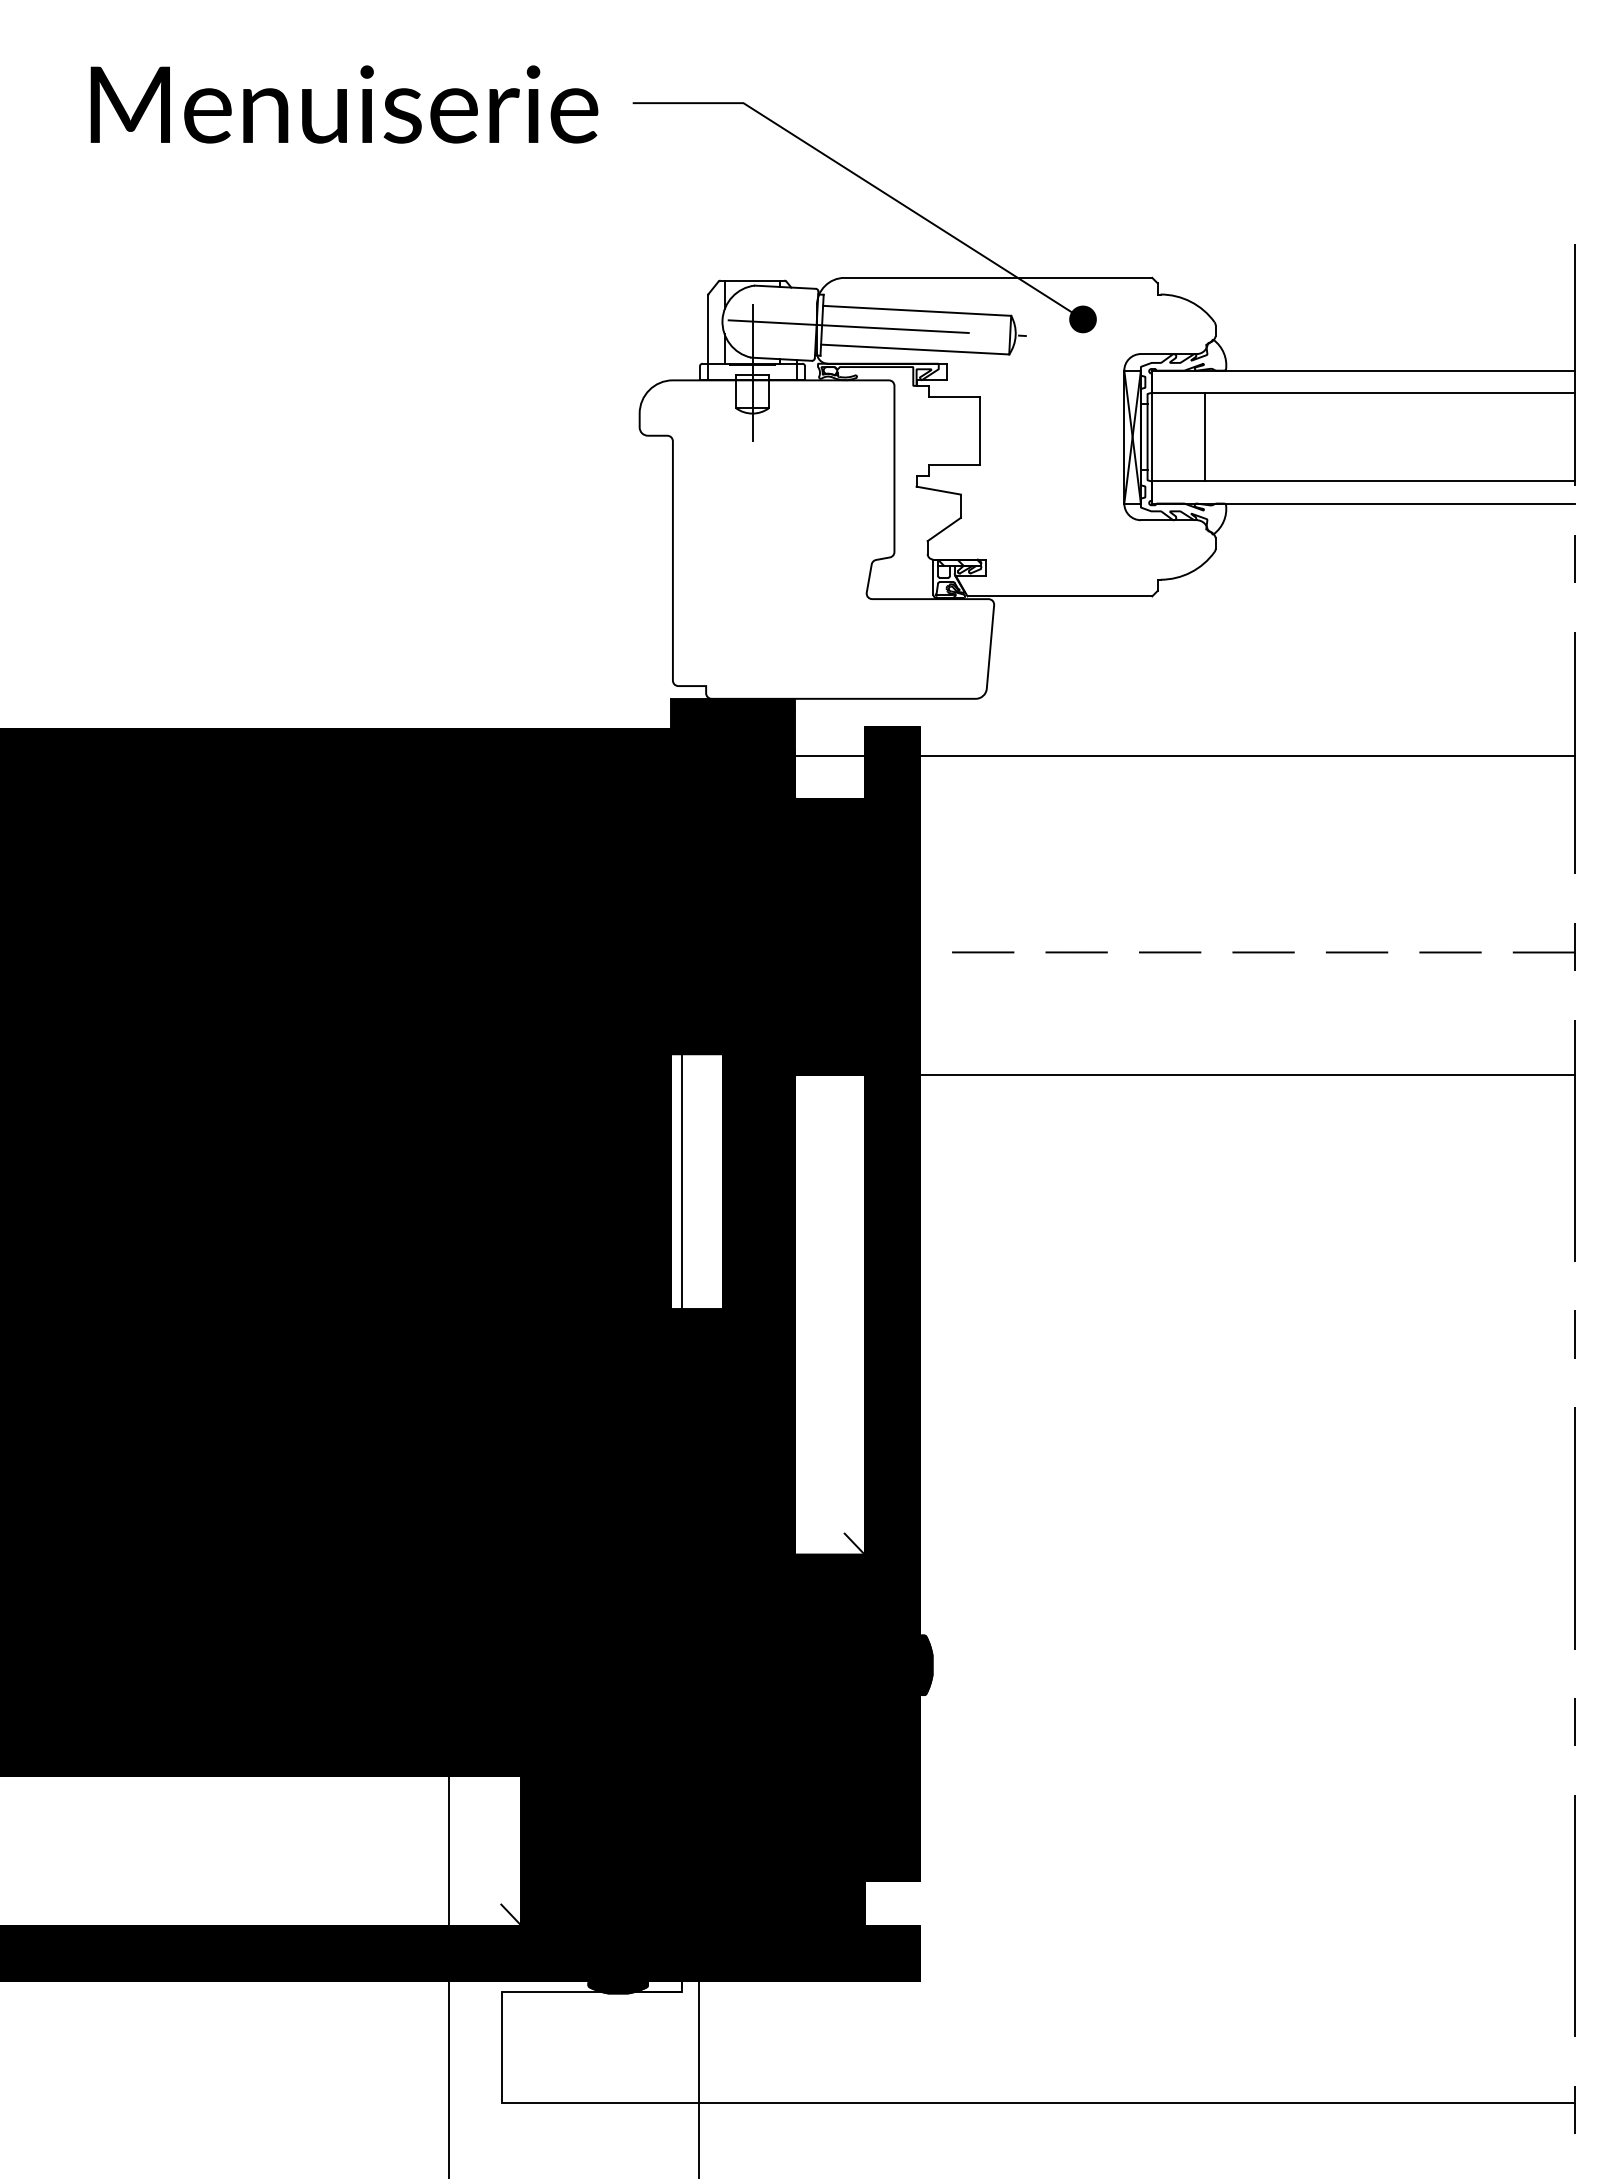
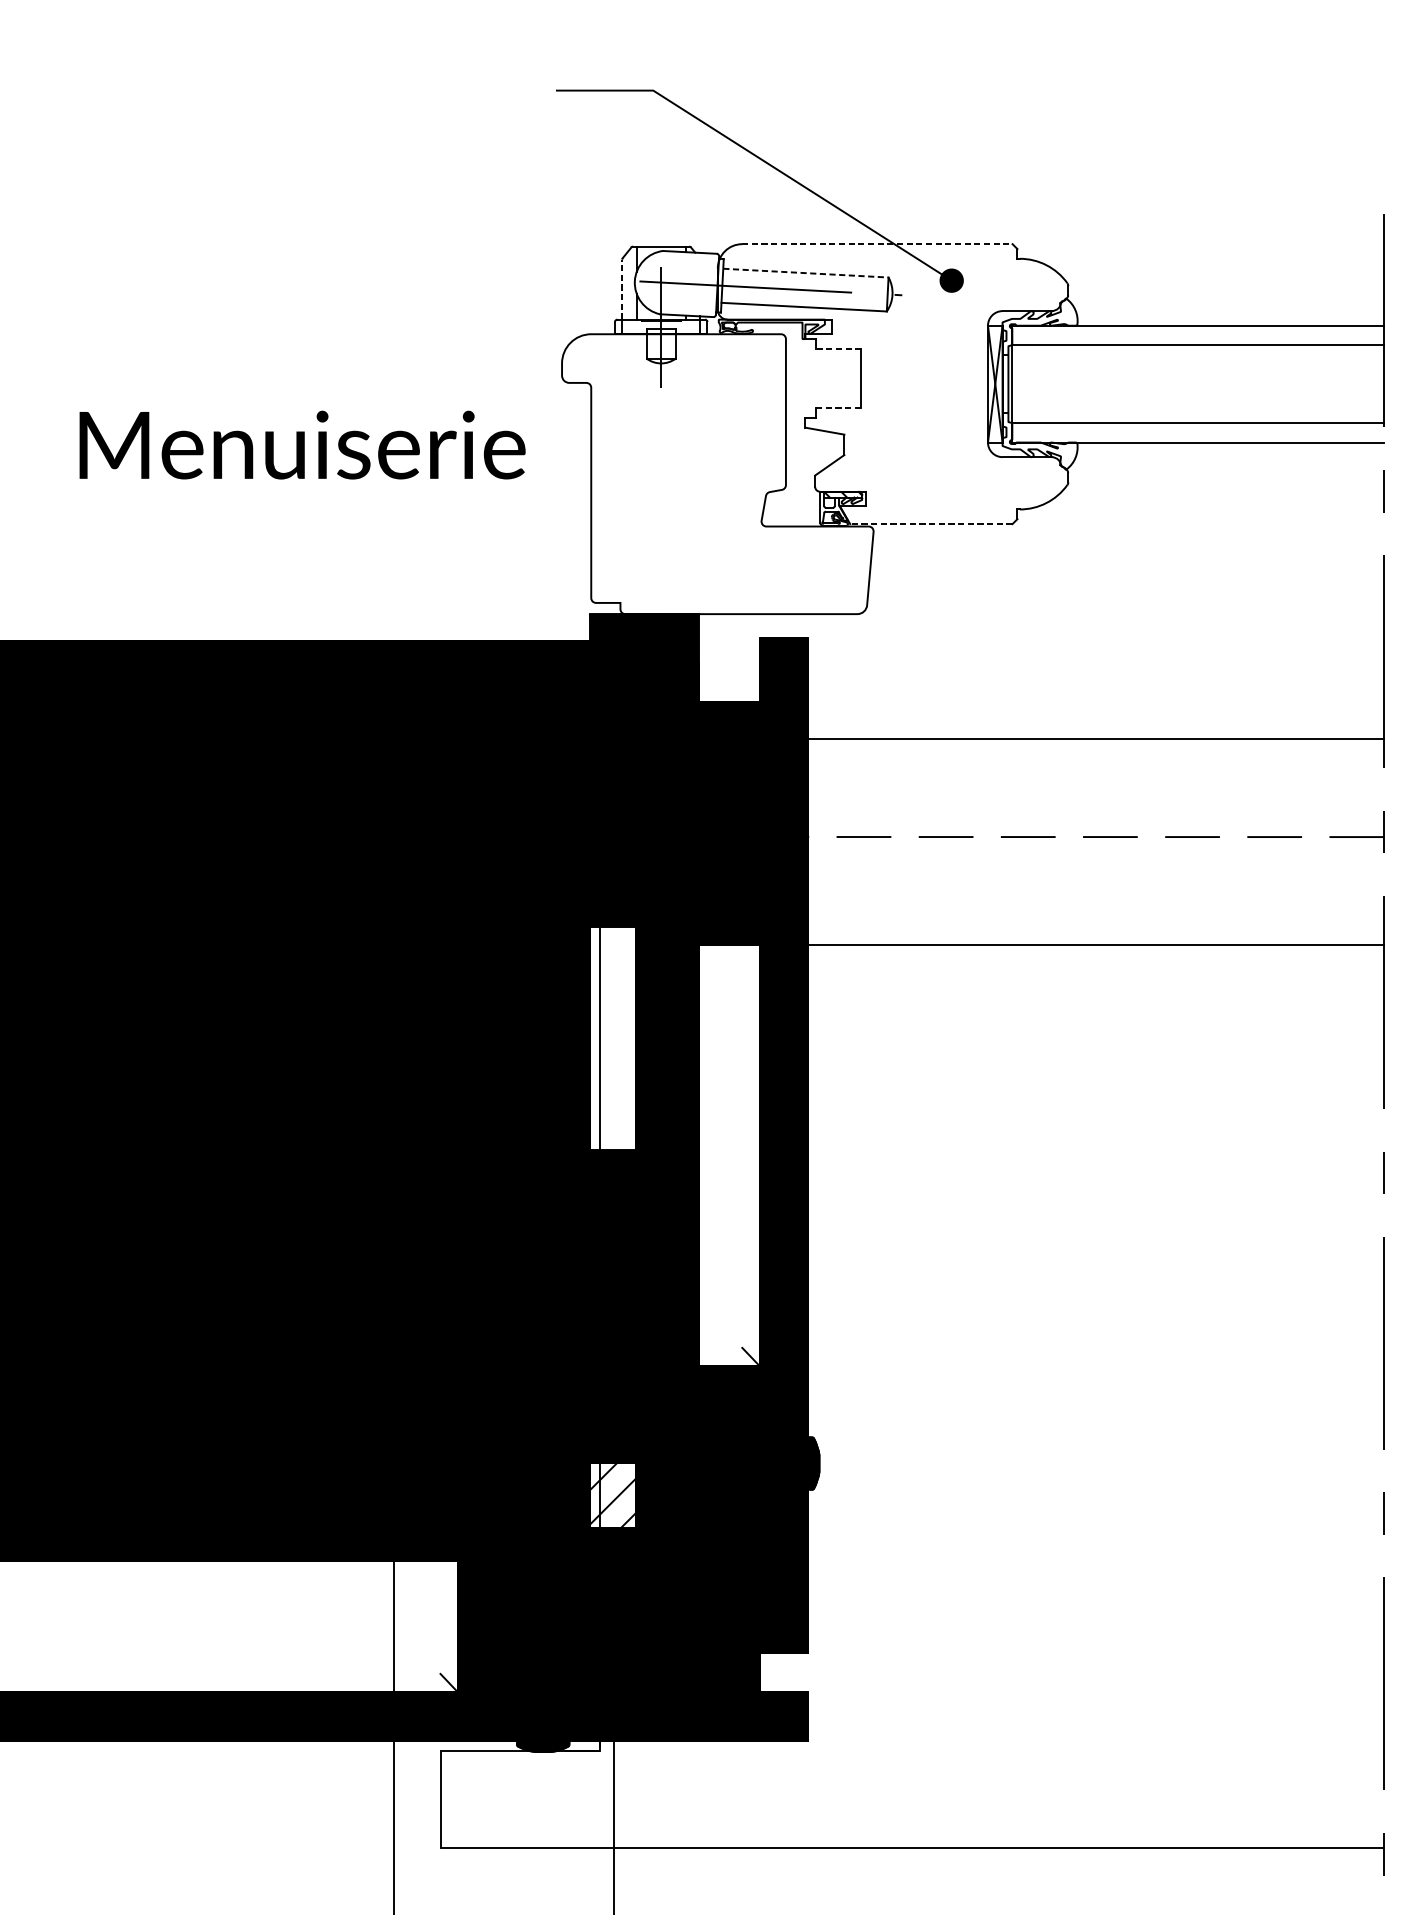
text: (344, 104) -> (302, 445), moved
line: (998, 277) -> (877, 243), solid -> dashed
line: (917, 310) -> (806, 272), solid -> dashed
line: (708, 329) -> (622, 289), solid -> dashed
line: (954, 396) -> (838, 348), solid -> dashed
line: (1204, 436) -> (1058, 383), removed
line: (954, 464) -> (838, 408), solid -> dashed
line: (1059, 596) -> (931, 524), solid -> dashed
line: (1185, 756) -> (1041, 739), moved
fill: (697, 1701) -> (612, 1495), removed

